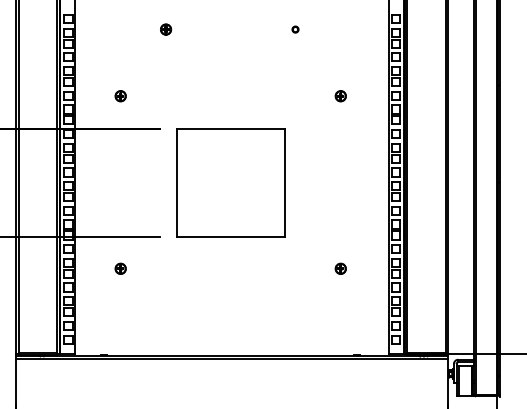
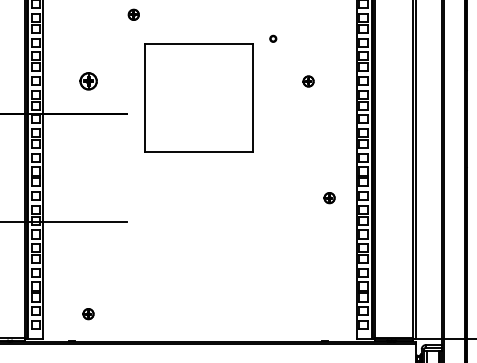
part: (295, 29) -> (273, 38), moved
part: (120, 96) -> (88, 81), size x1.6
part: (230, 182) -> (198, 97), moved
part: (120, 268) -> (88, 313), moved
part: (340, 268) -> (329, 197), moved

